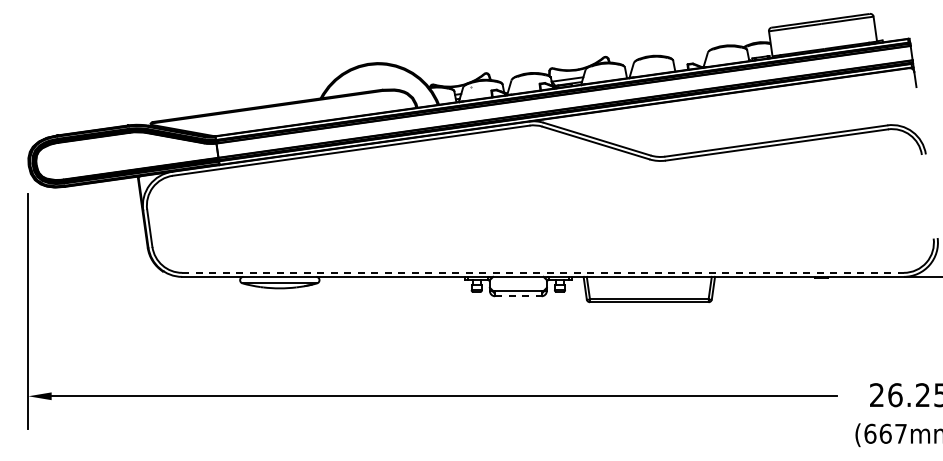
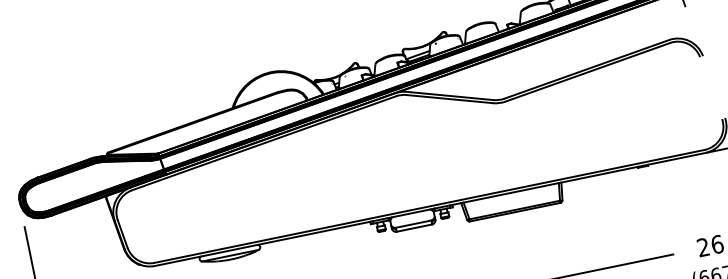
line: (543, 272) -> (429, 206), dashed -> solid
line: (518, 296) -> (414, 228), dashed -> solid

